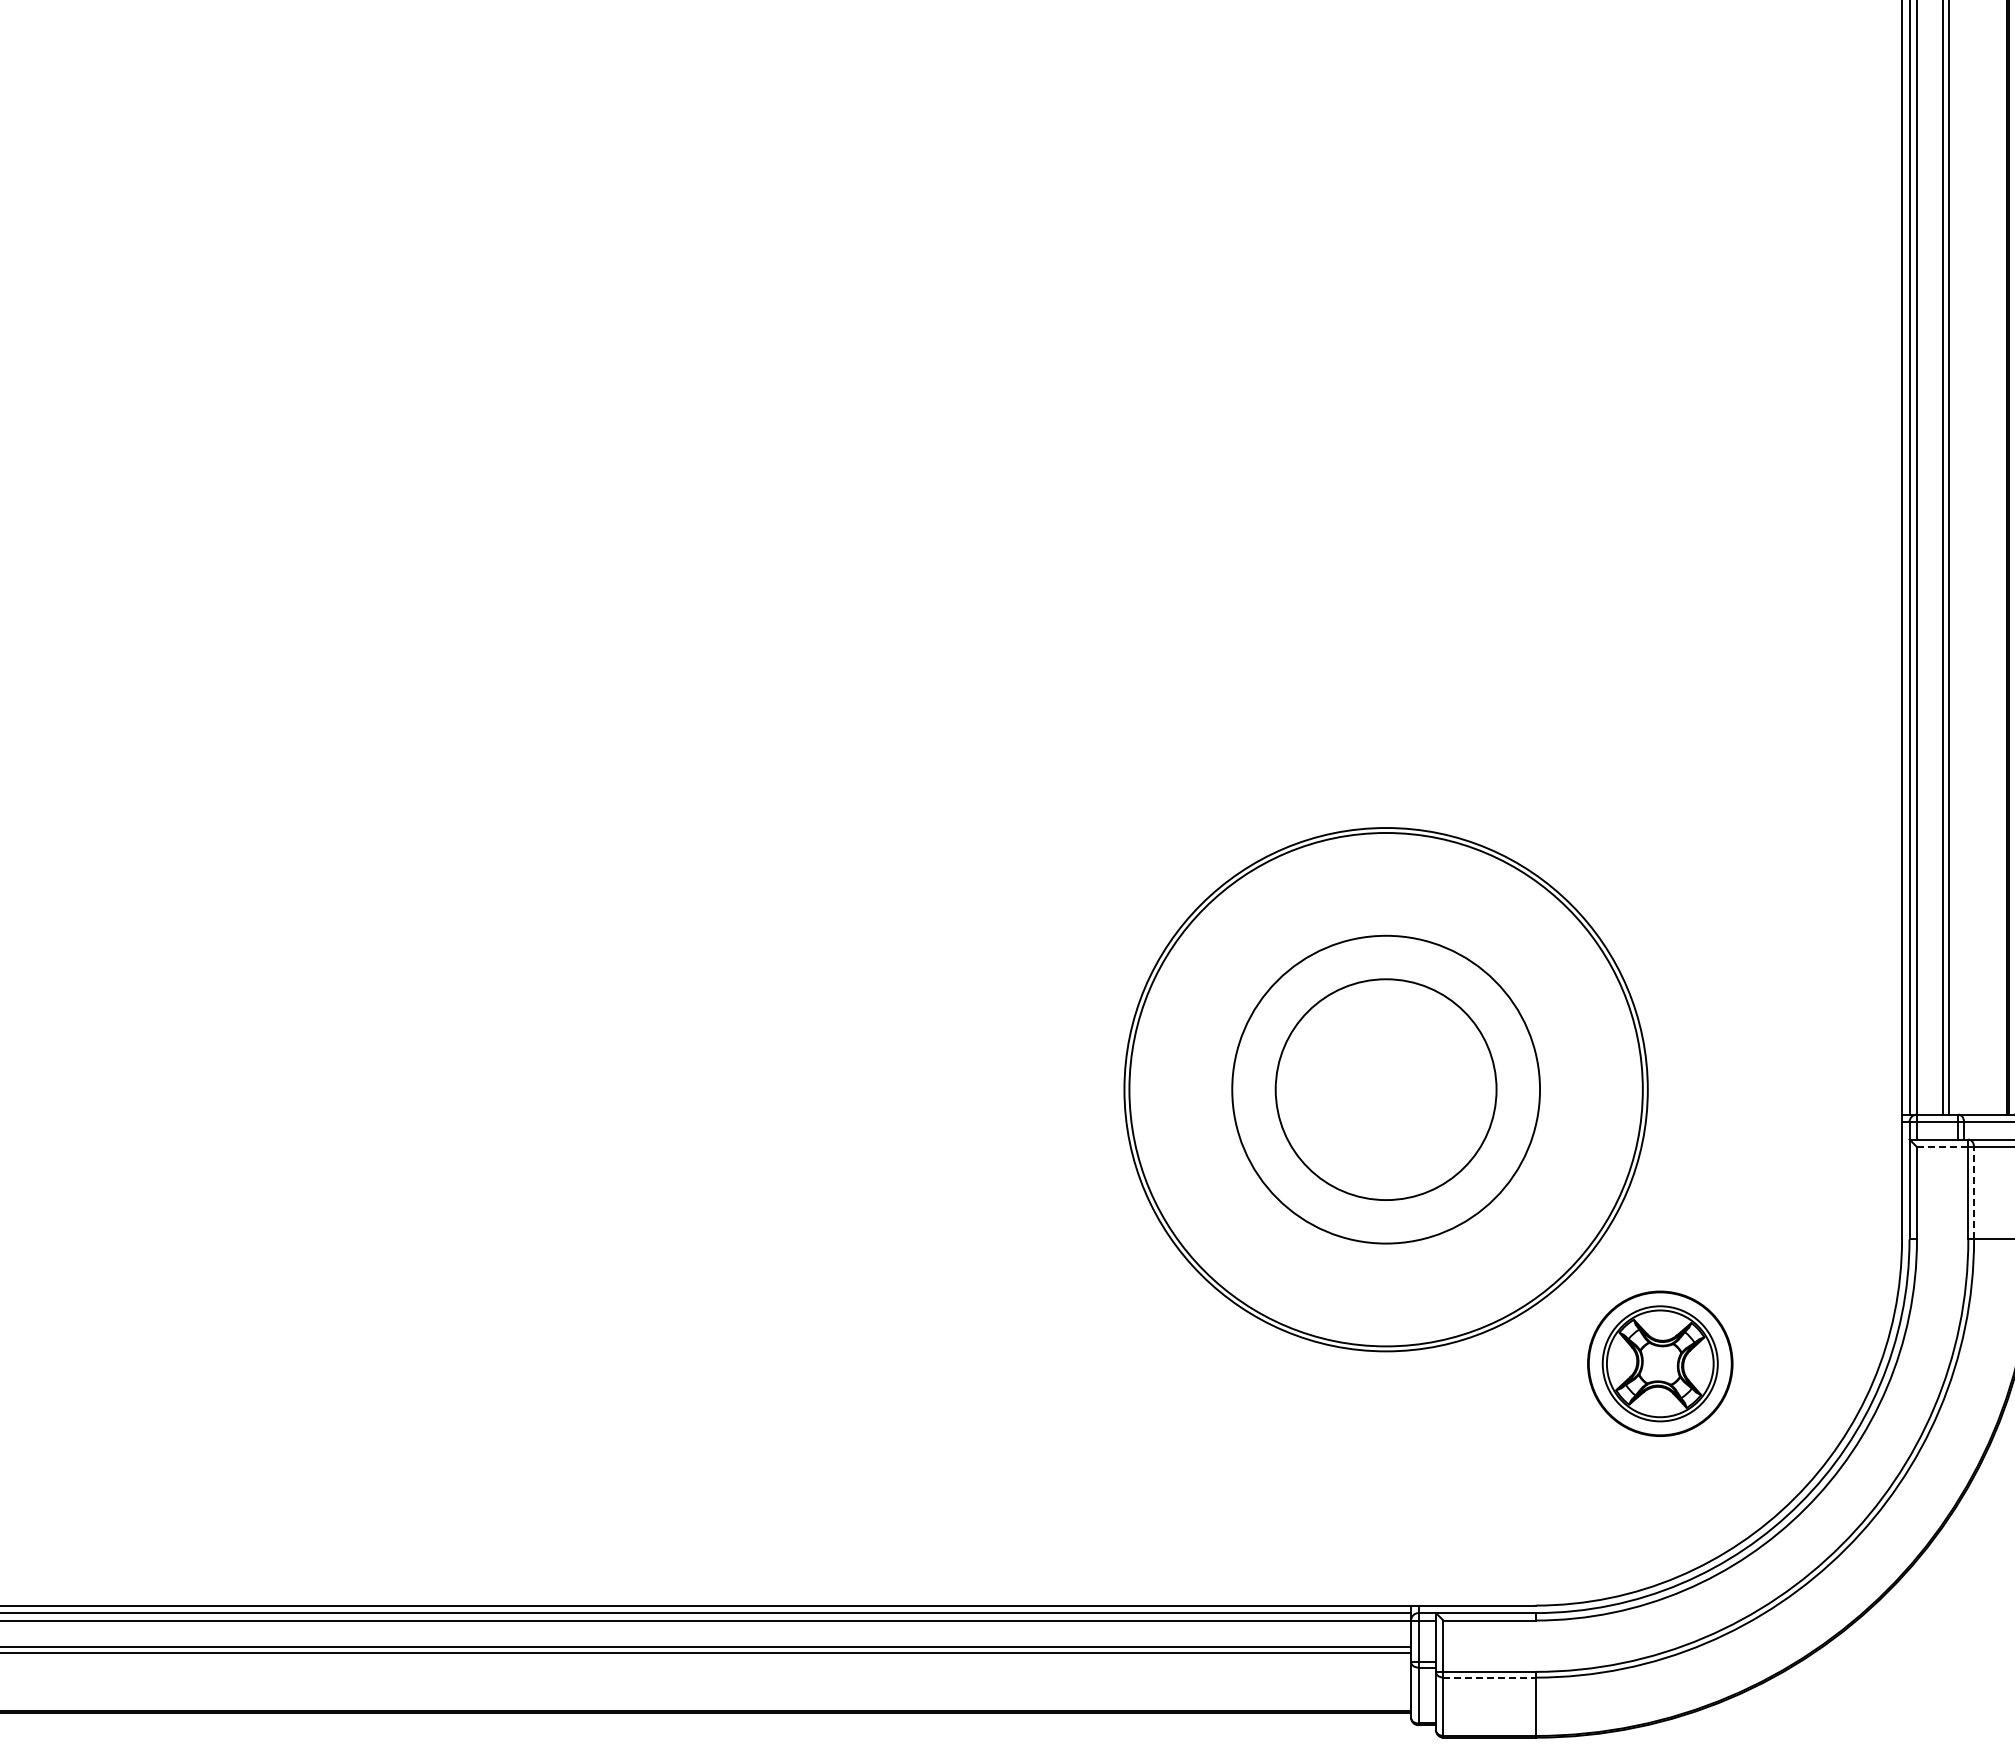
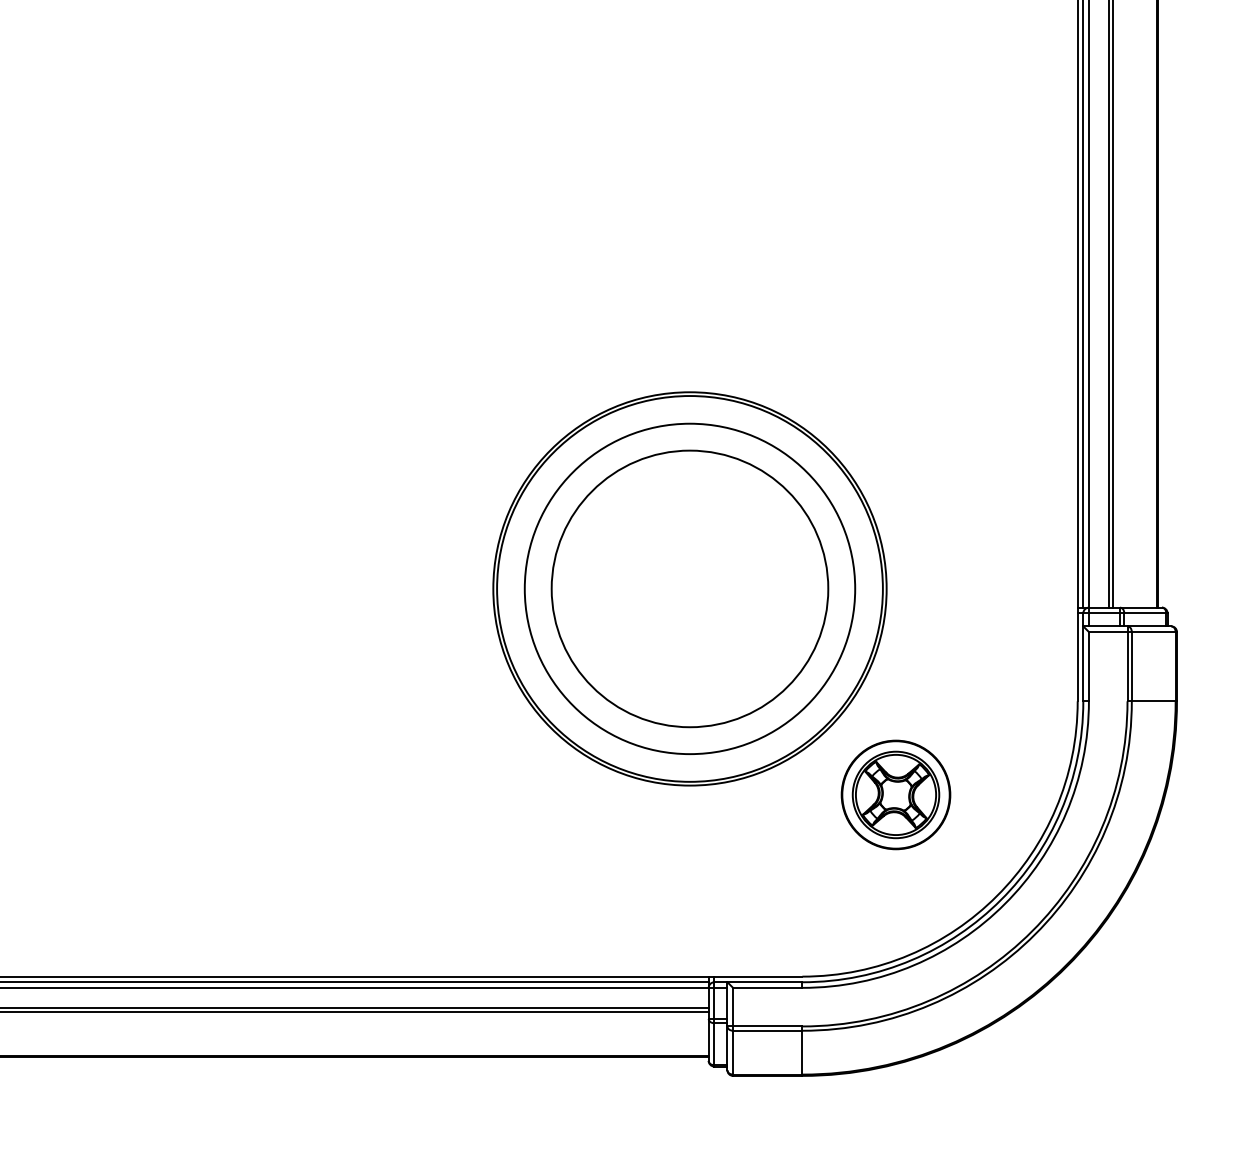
circle: (1385, 1089) -> (689, 588), size x1.43
circle: (1386, 1089) -> (690, 588), size x1.67
line: (1942, 1147) -> (1108, 632), dashed -> solid
line: (1974, 1192) -> (1132, 666), dashed -> solid
line: (1490, 1677) -> (768, 1030), dashed -> solid

